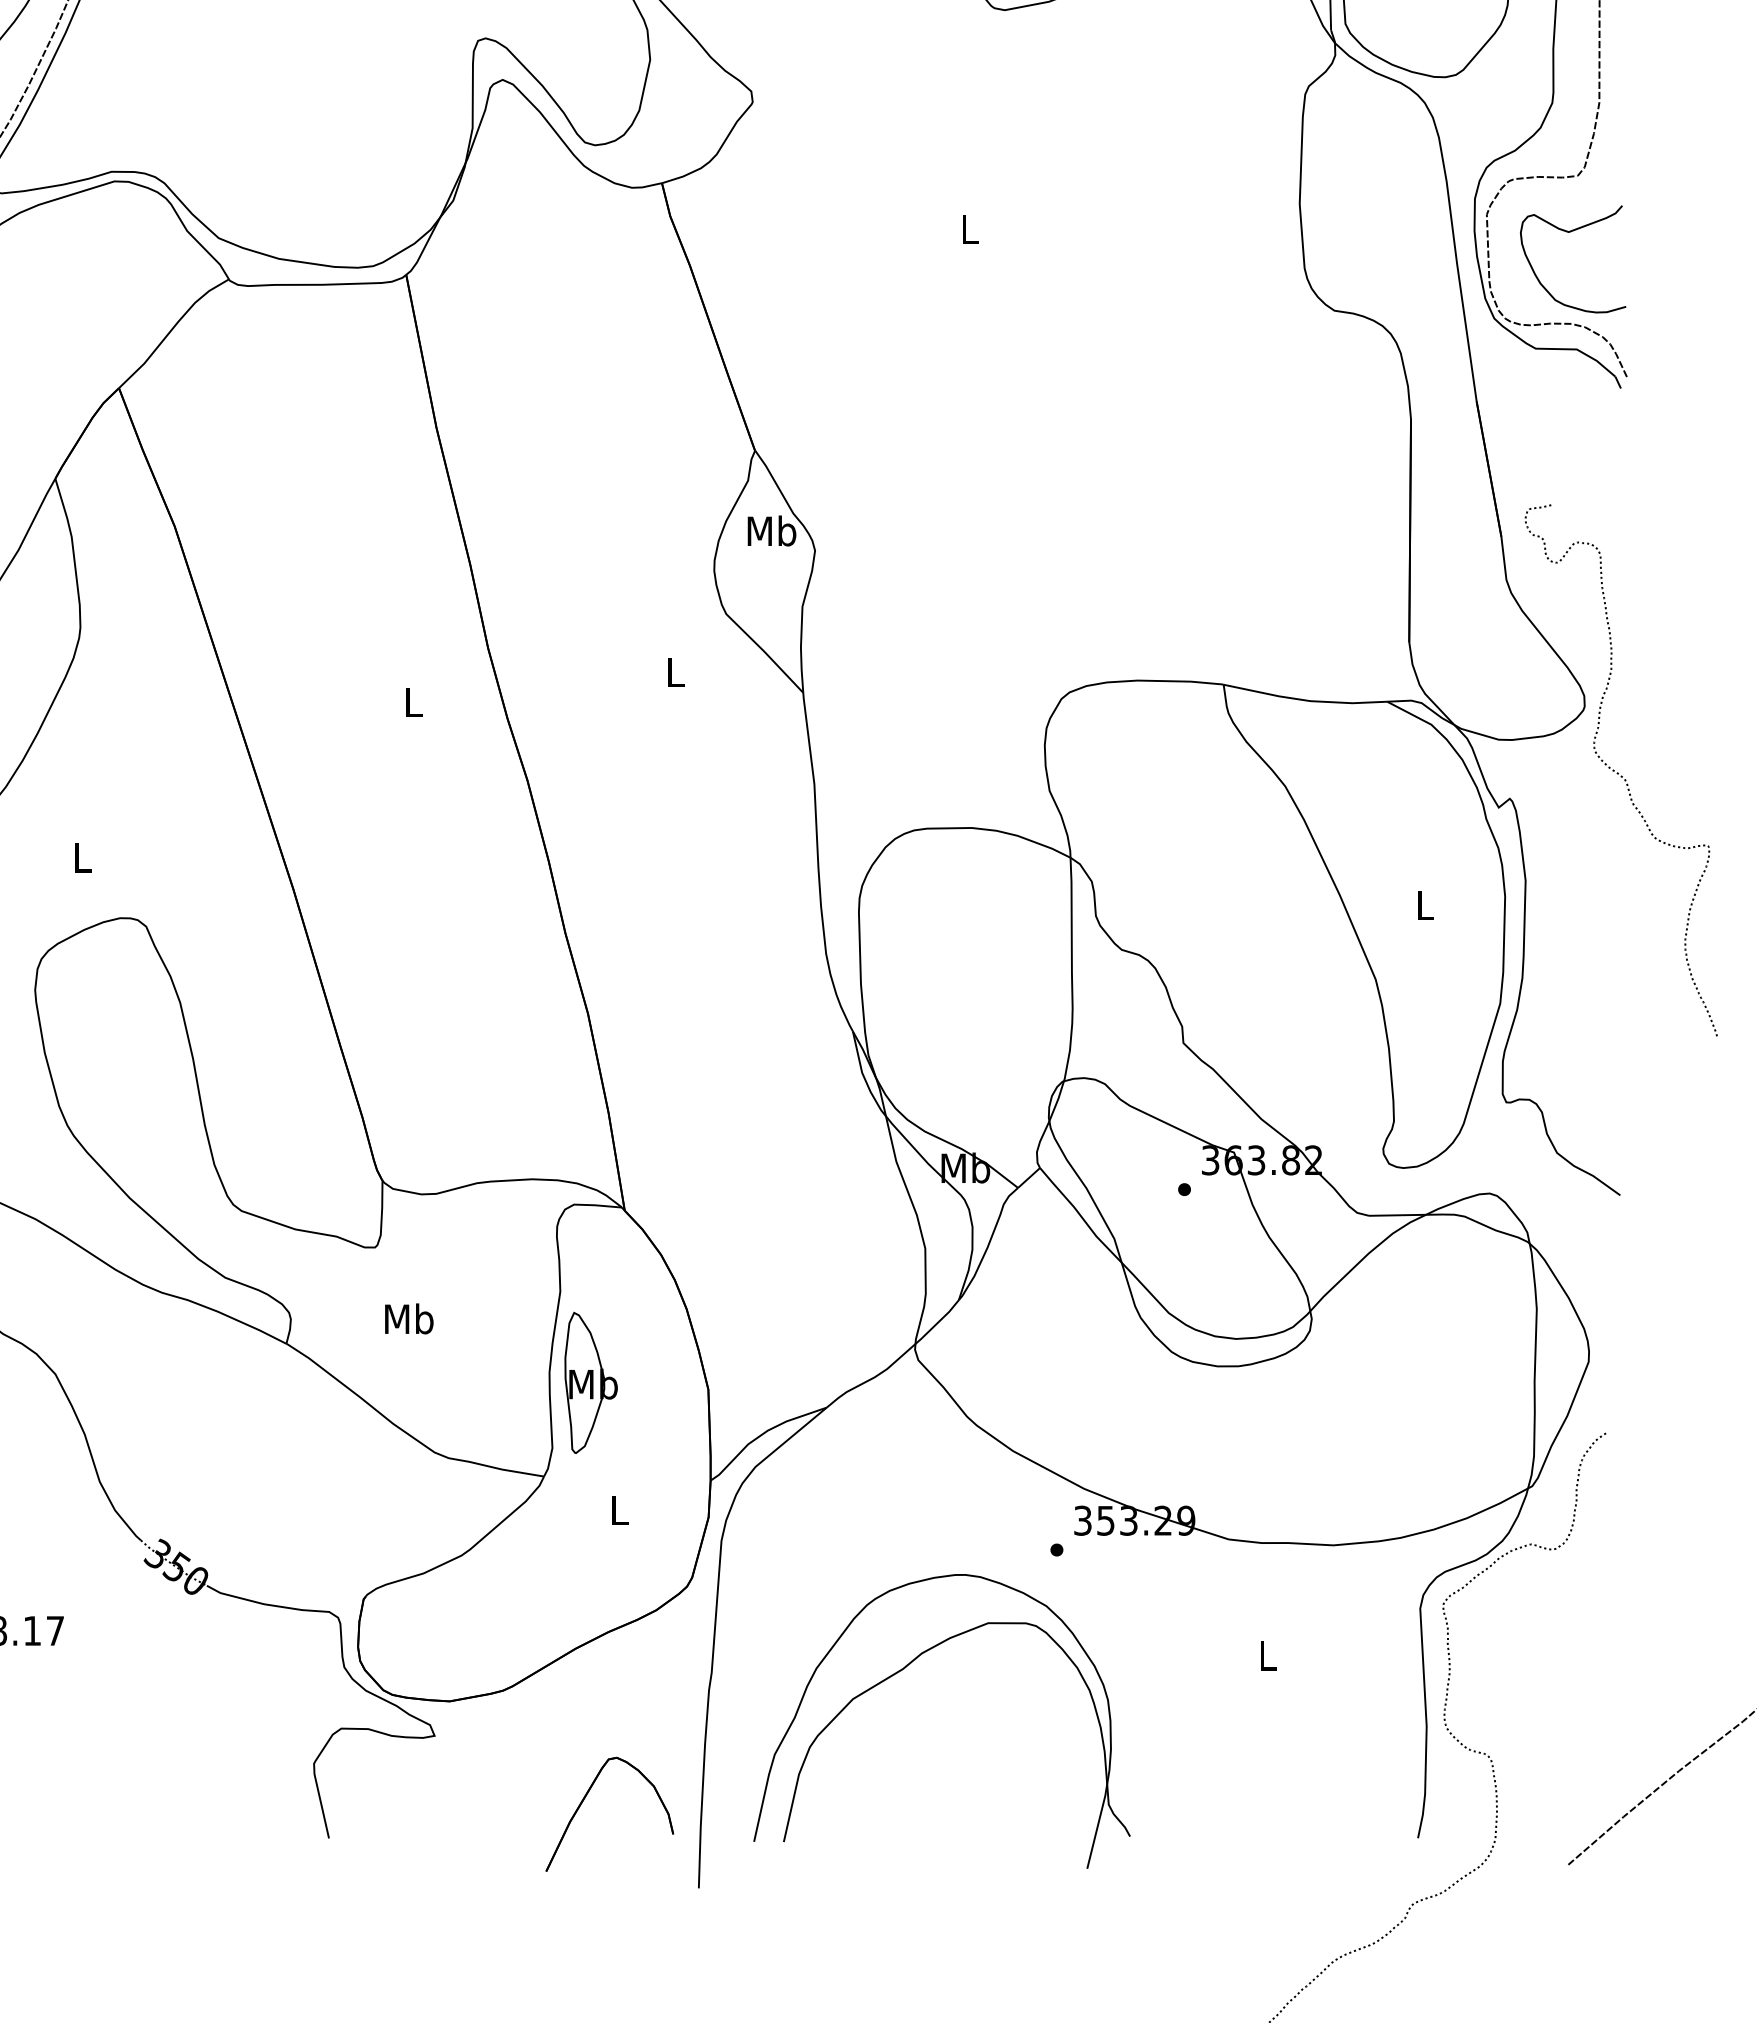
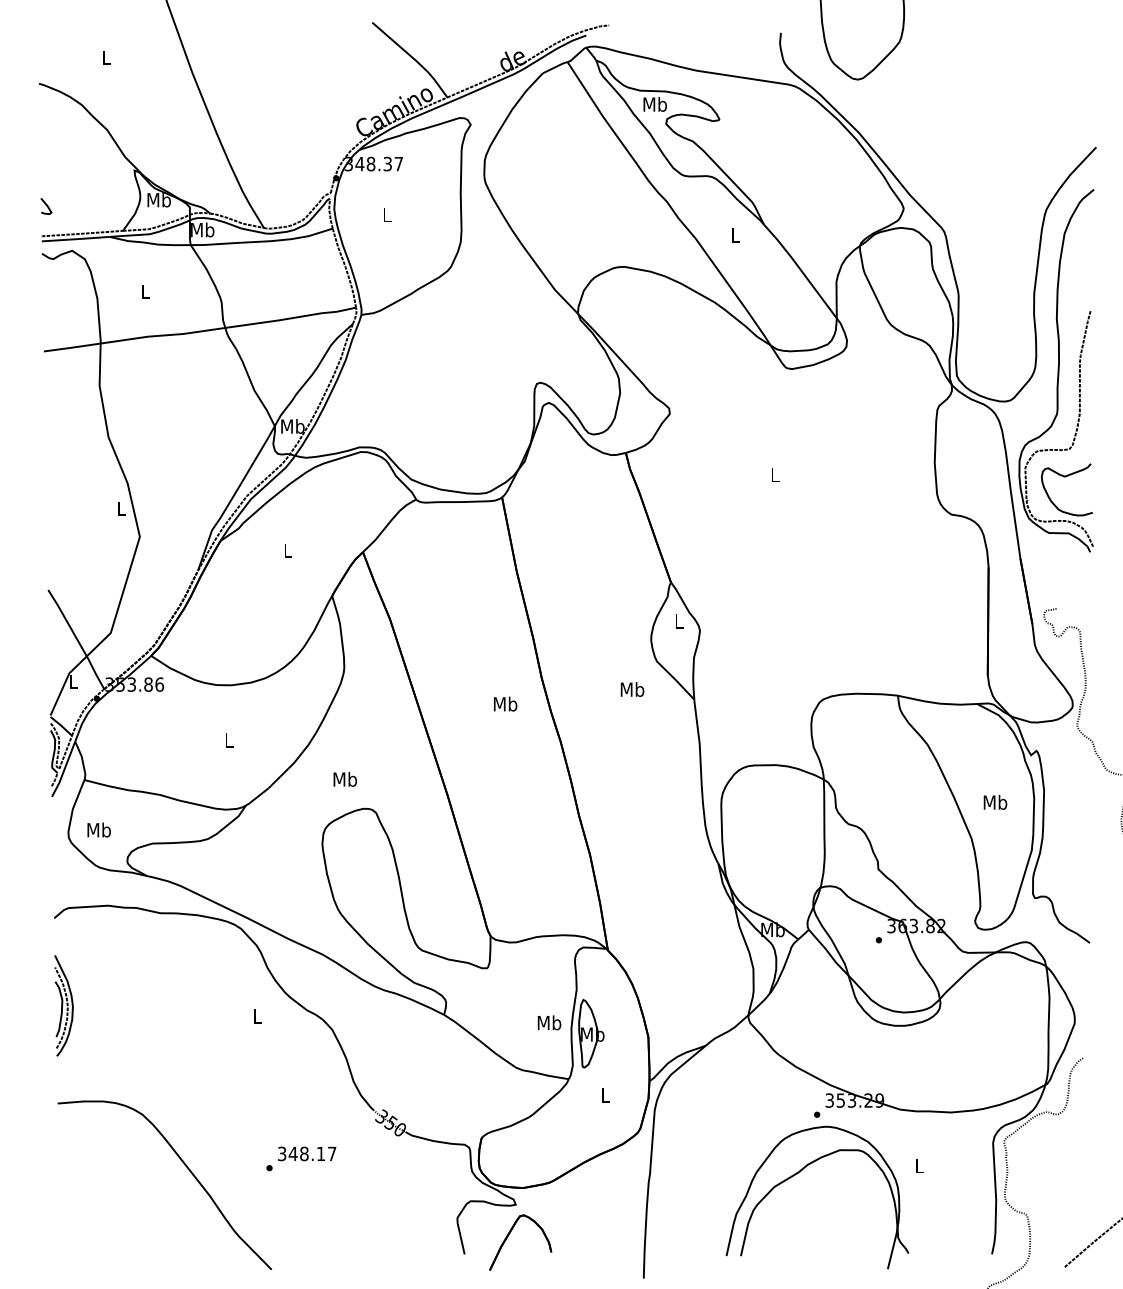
text: (770, 529) -> (678, 620), Mb -> L
text: (675, 671) -> (632, 689), L -> Mb
text: (413, 700) -> (505, 703), L -> Mb
text: (82, 857) -> (345, 779), L -> Mb
text: (1425, 905) -> (995, 802), L -> Mb
text: (409, 1318) -> (549, 1022), moved
part: (906, 1669) -> (800, 1172), moved
part: (586, 1799) -> (509, 1235), moved

